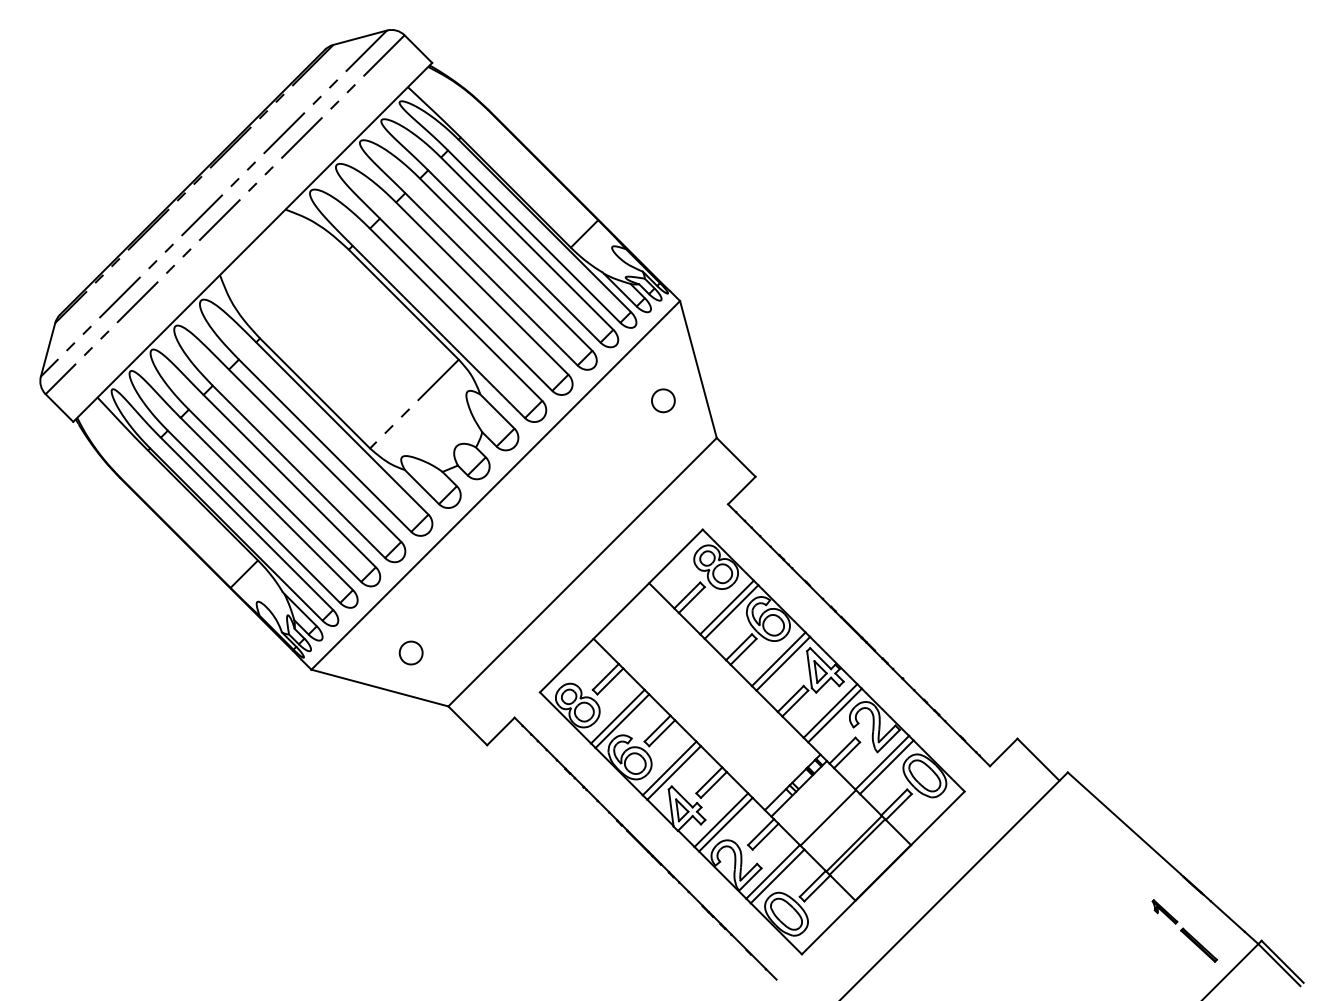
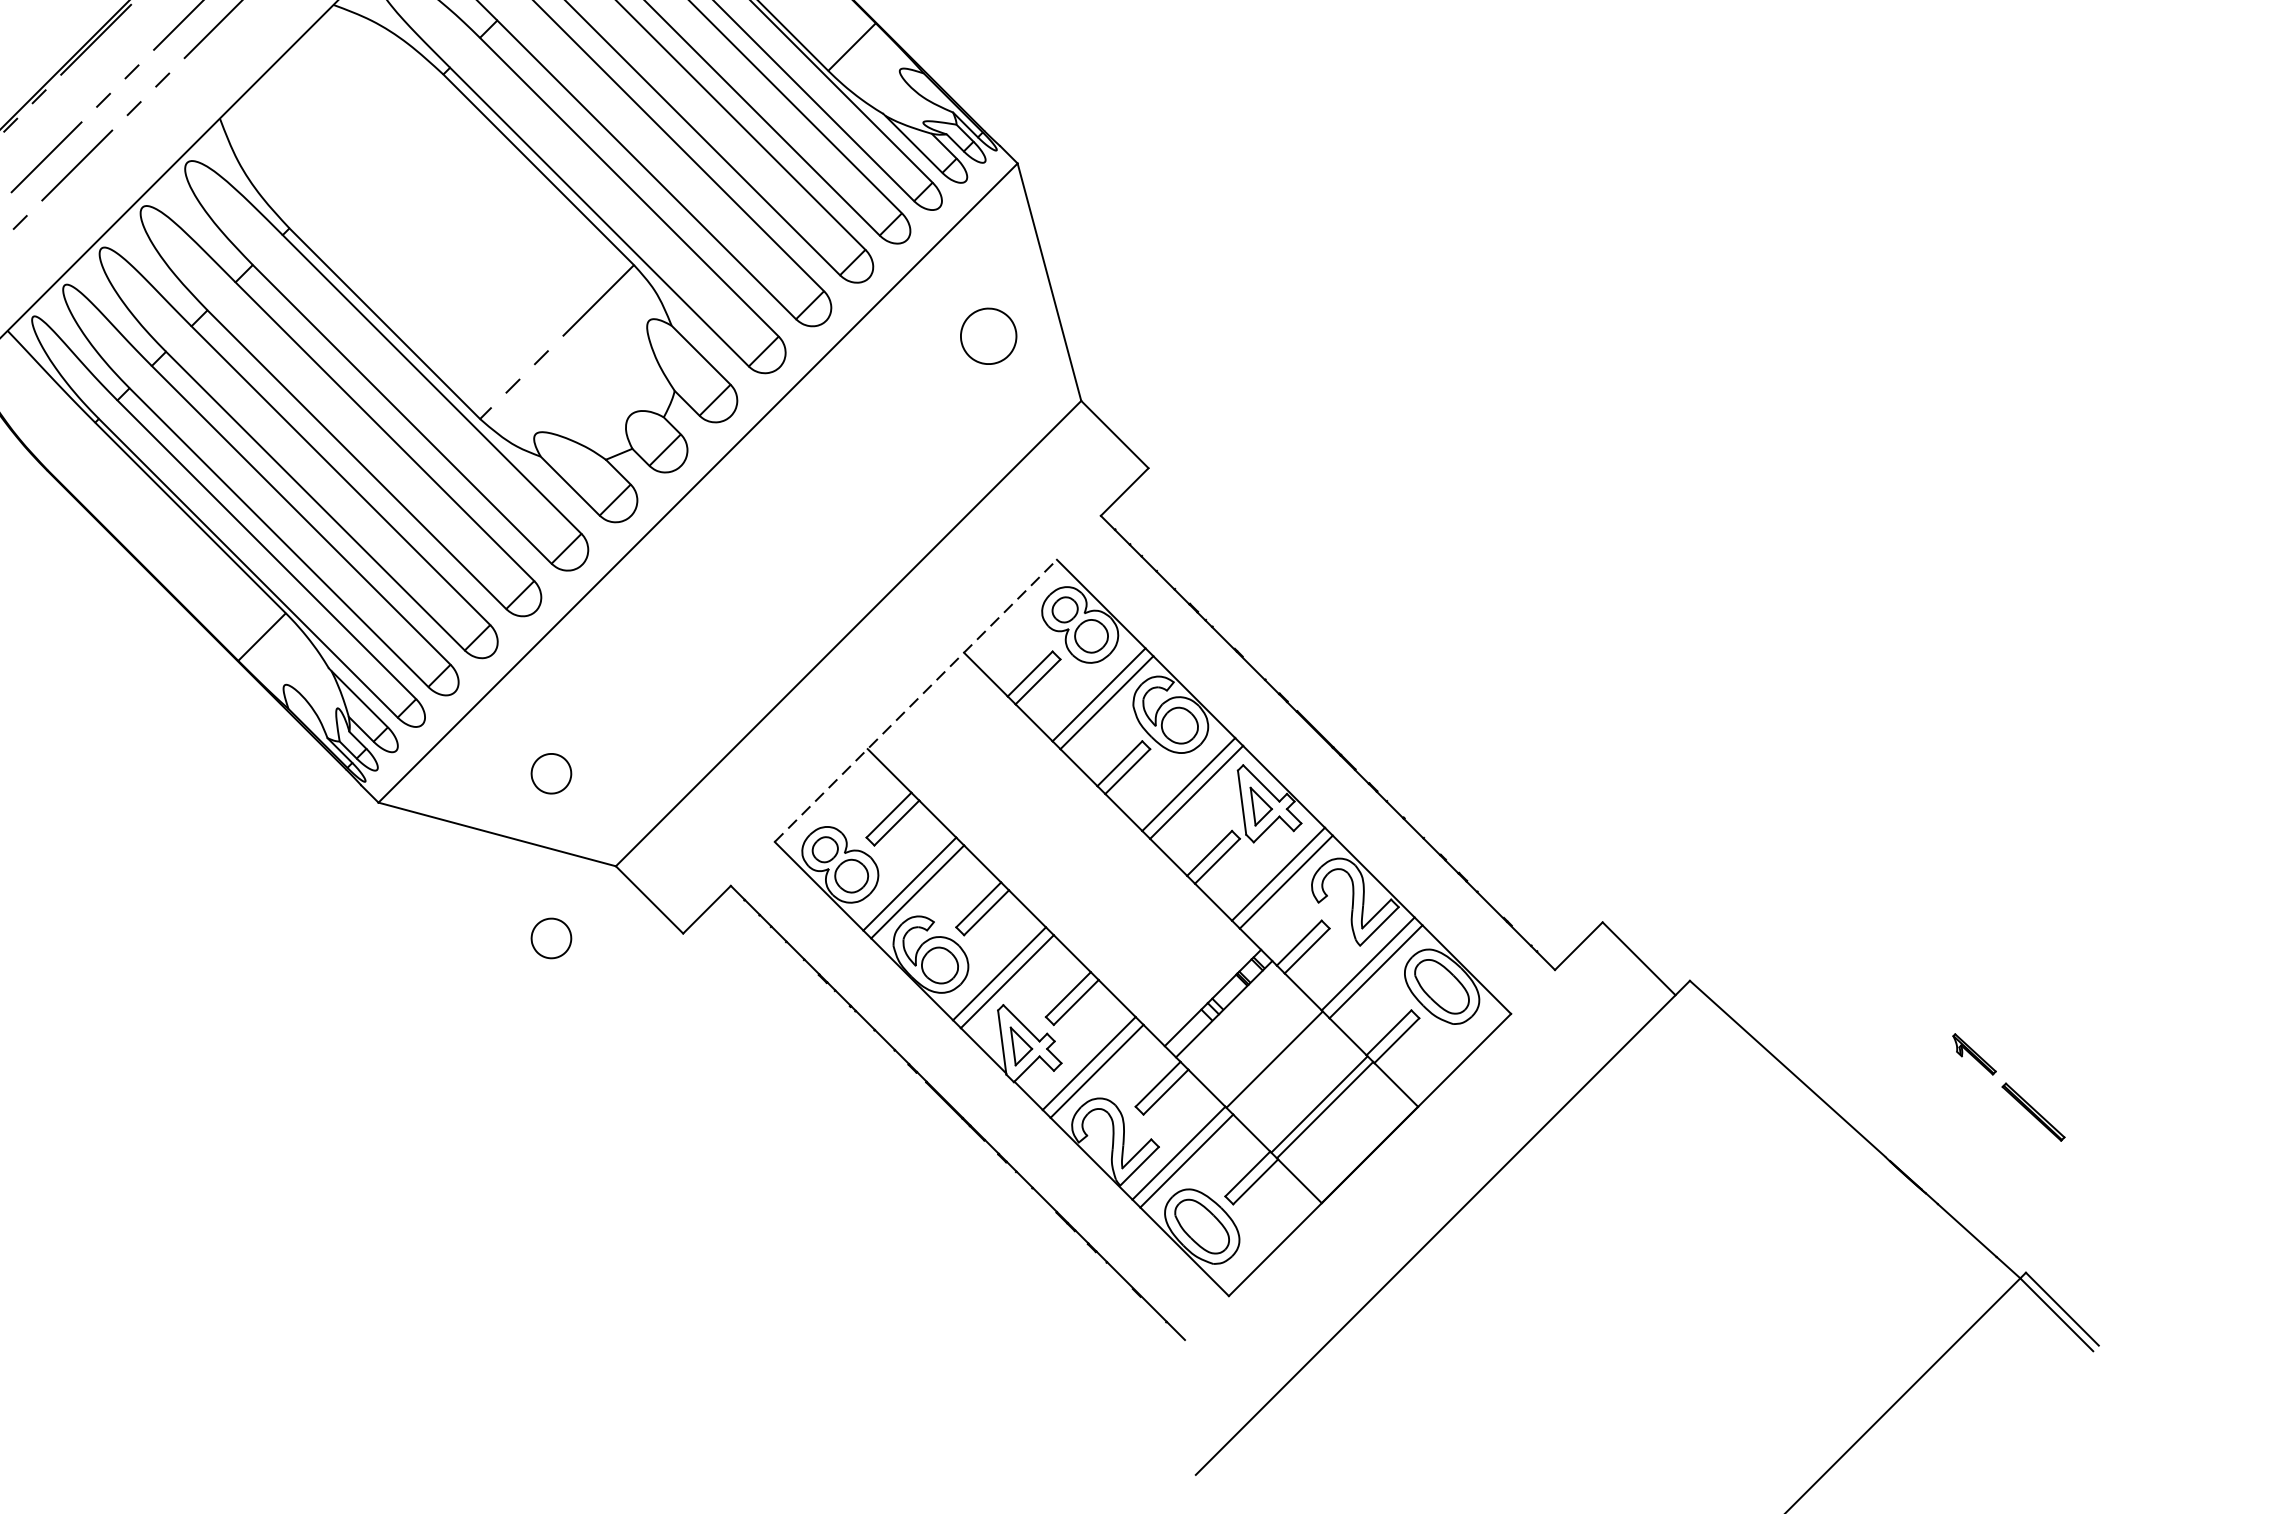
part: (663, 400) -> (988, 335), size x1.4
line: (621, 610) -> (916, 699), solid -> dashed
part: (410, 747) -> (550, 937), added
part: (1184, 930) -> (2008, 1086), moved

